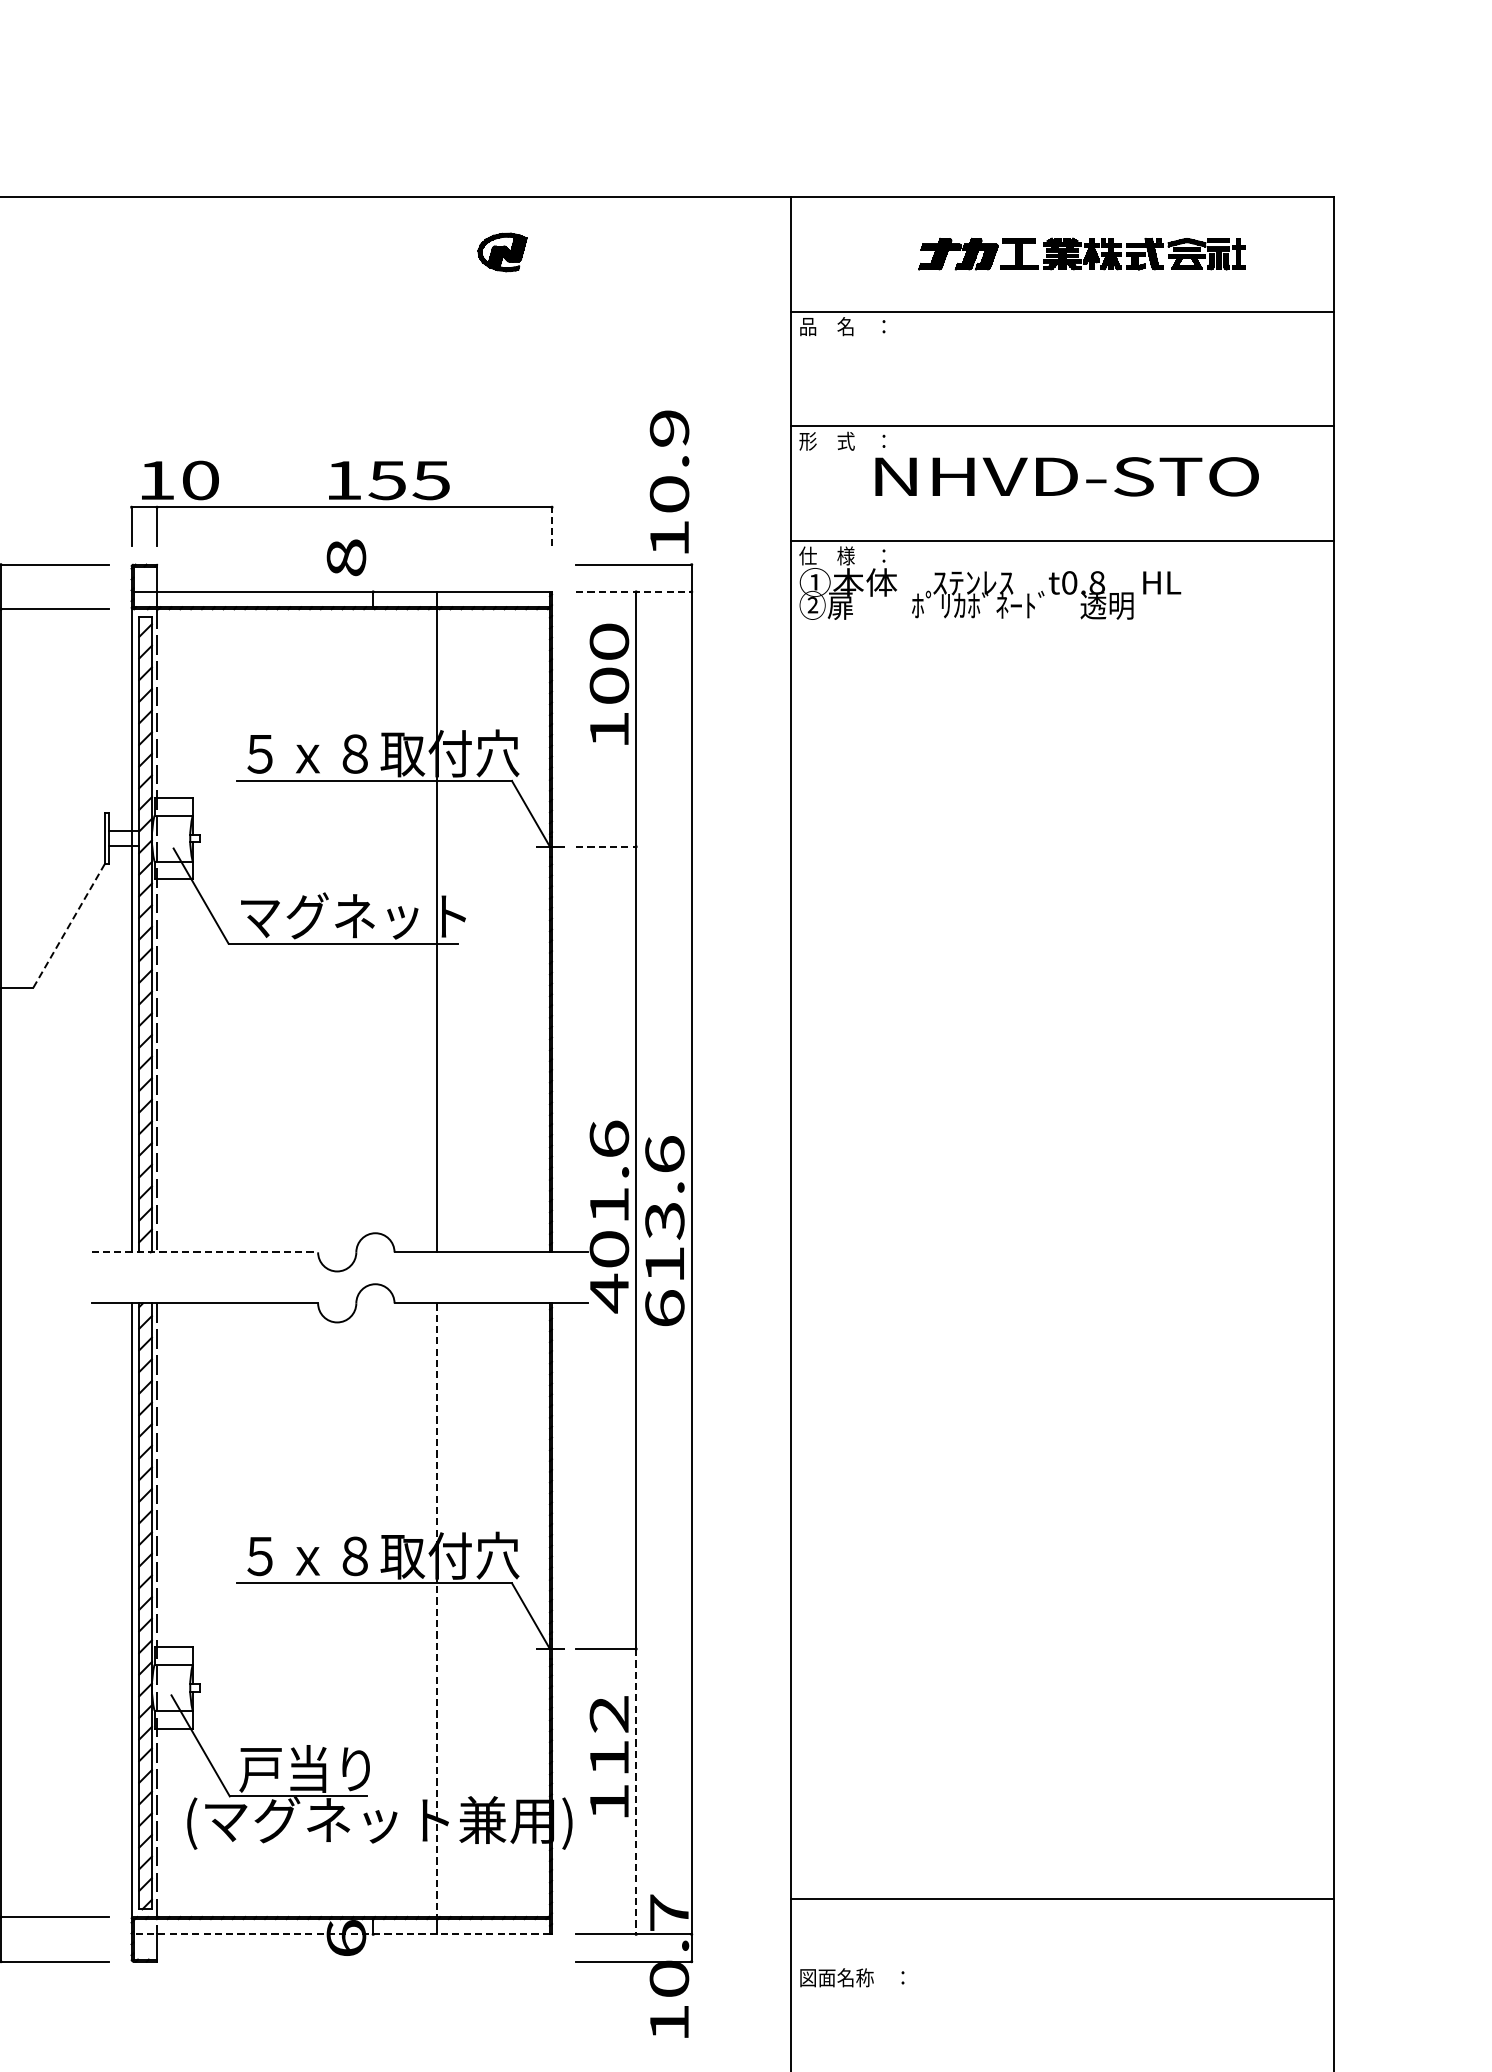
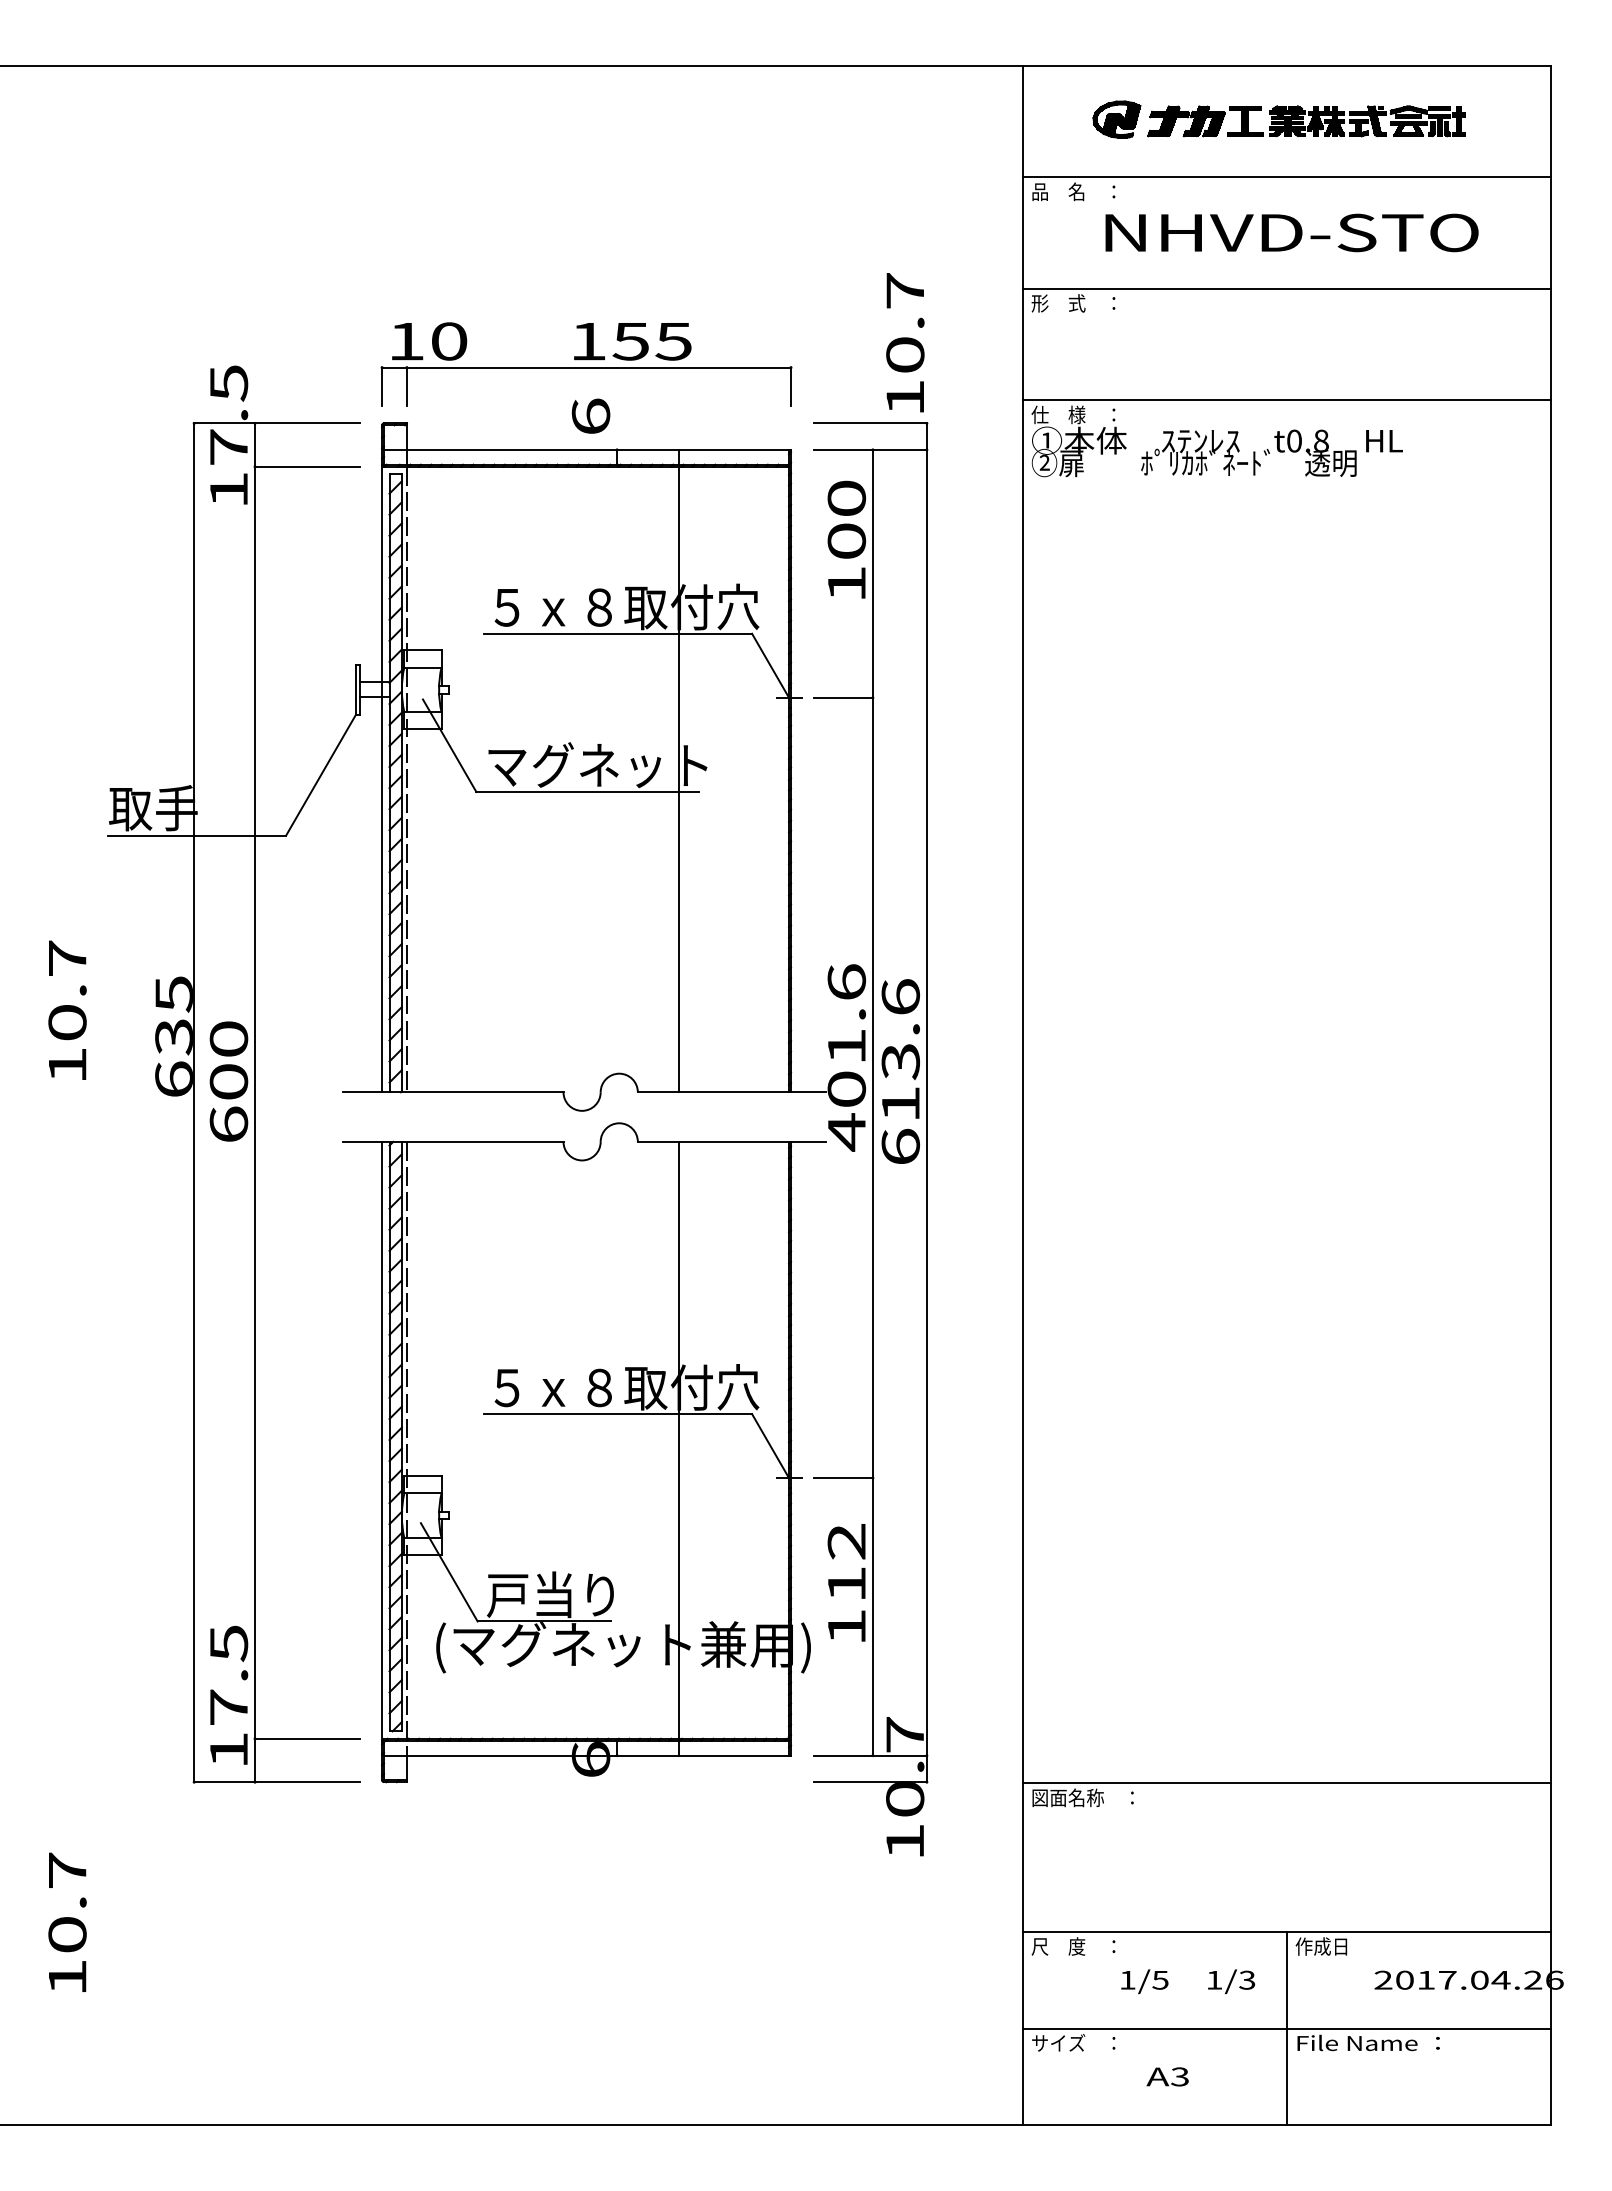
part: (502, 252) -> (1116, 119), moved
text: (669, 428) -> (905, 290), 10.9 -> 10.7
text: (1066, 476) -> (1291, 232), moved
line: (552, 526) -> (791, 386), dashed -> solid
text: (345, 557) -> (590, 416), 8 -> 6
line: (634, 591) -> (871, 449), dashed -> solid
line: (607, 846) -> (844, 697), dashed -> solid
line: (69, 926) -> (321, 775), dashed -> solid
line: (205, 1252) -> (453, 1092), dashed -> solid
line: (436, 1610) -> (678, 1440), dashed -> solid
line: (635, 1791) -> (872, 1616), dashed -> solid
line: (1062, 1899) -> (1287, 1783), moved
line: (341, 1934) -> (586, 1755), dashed -> solid

